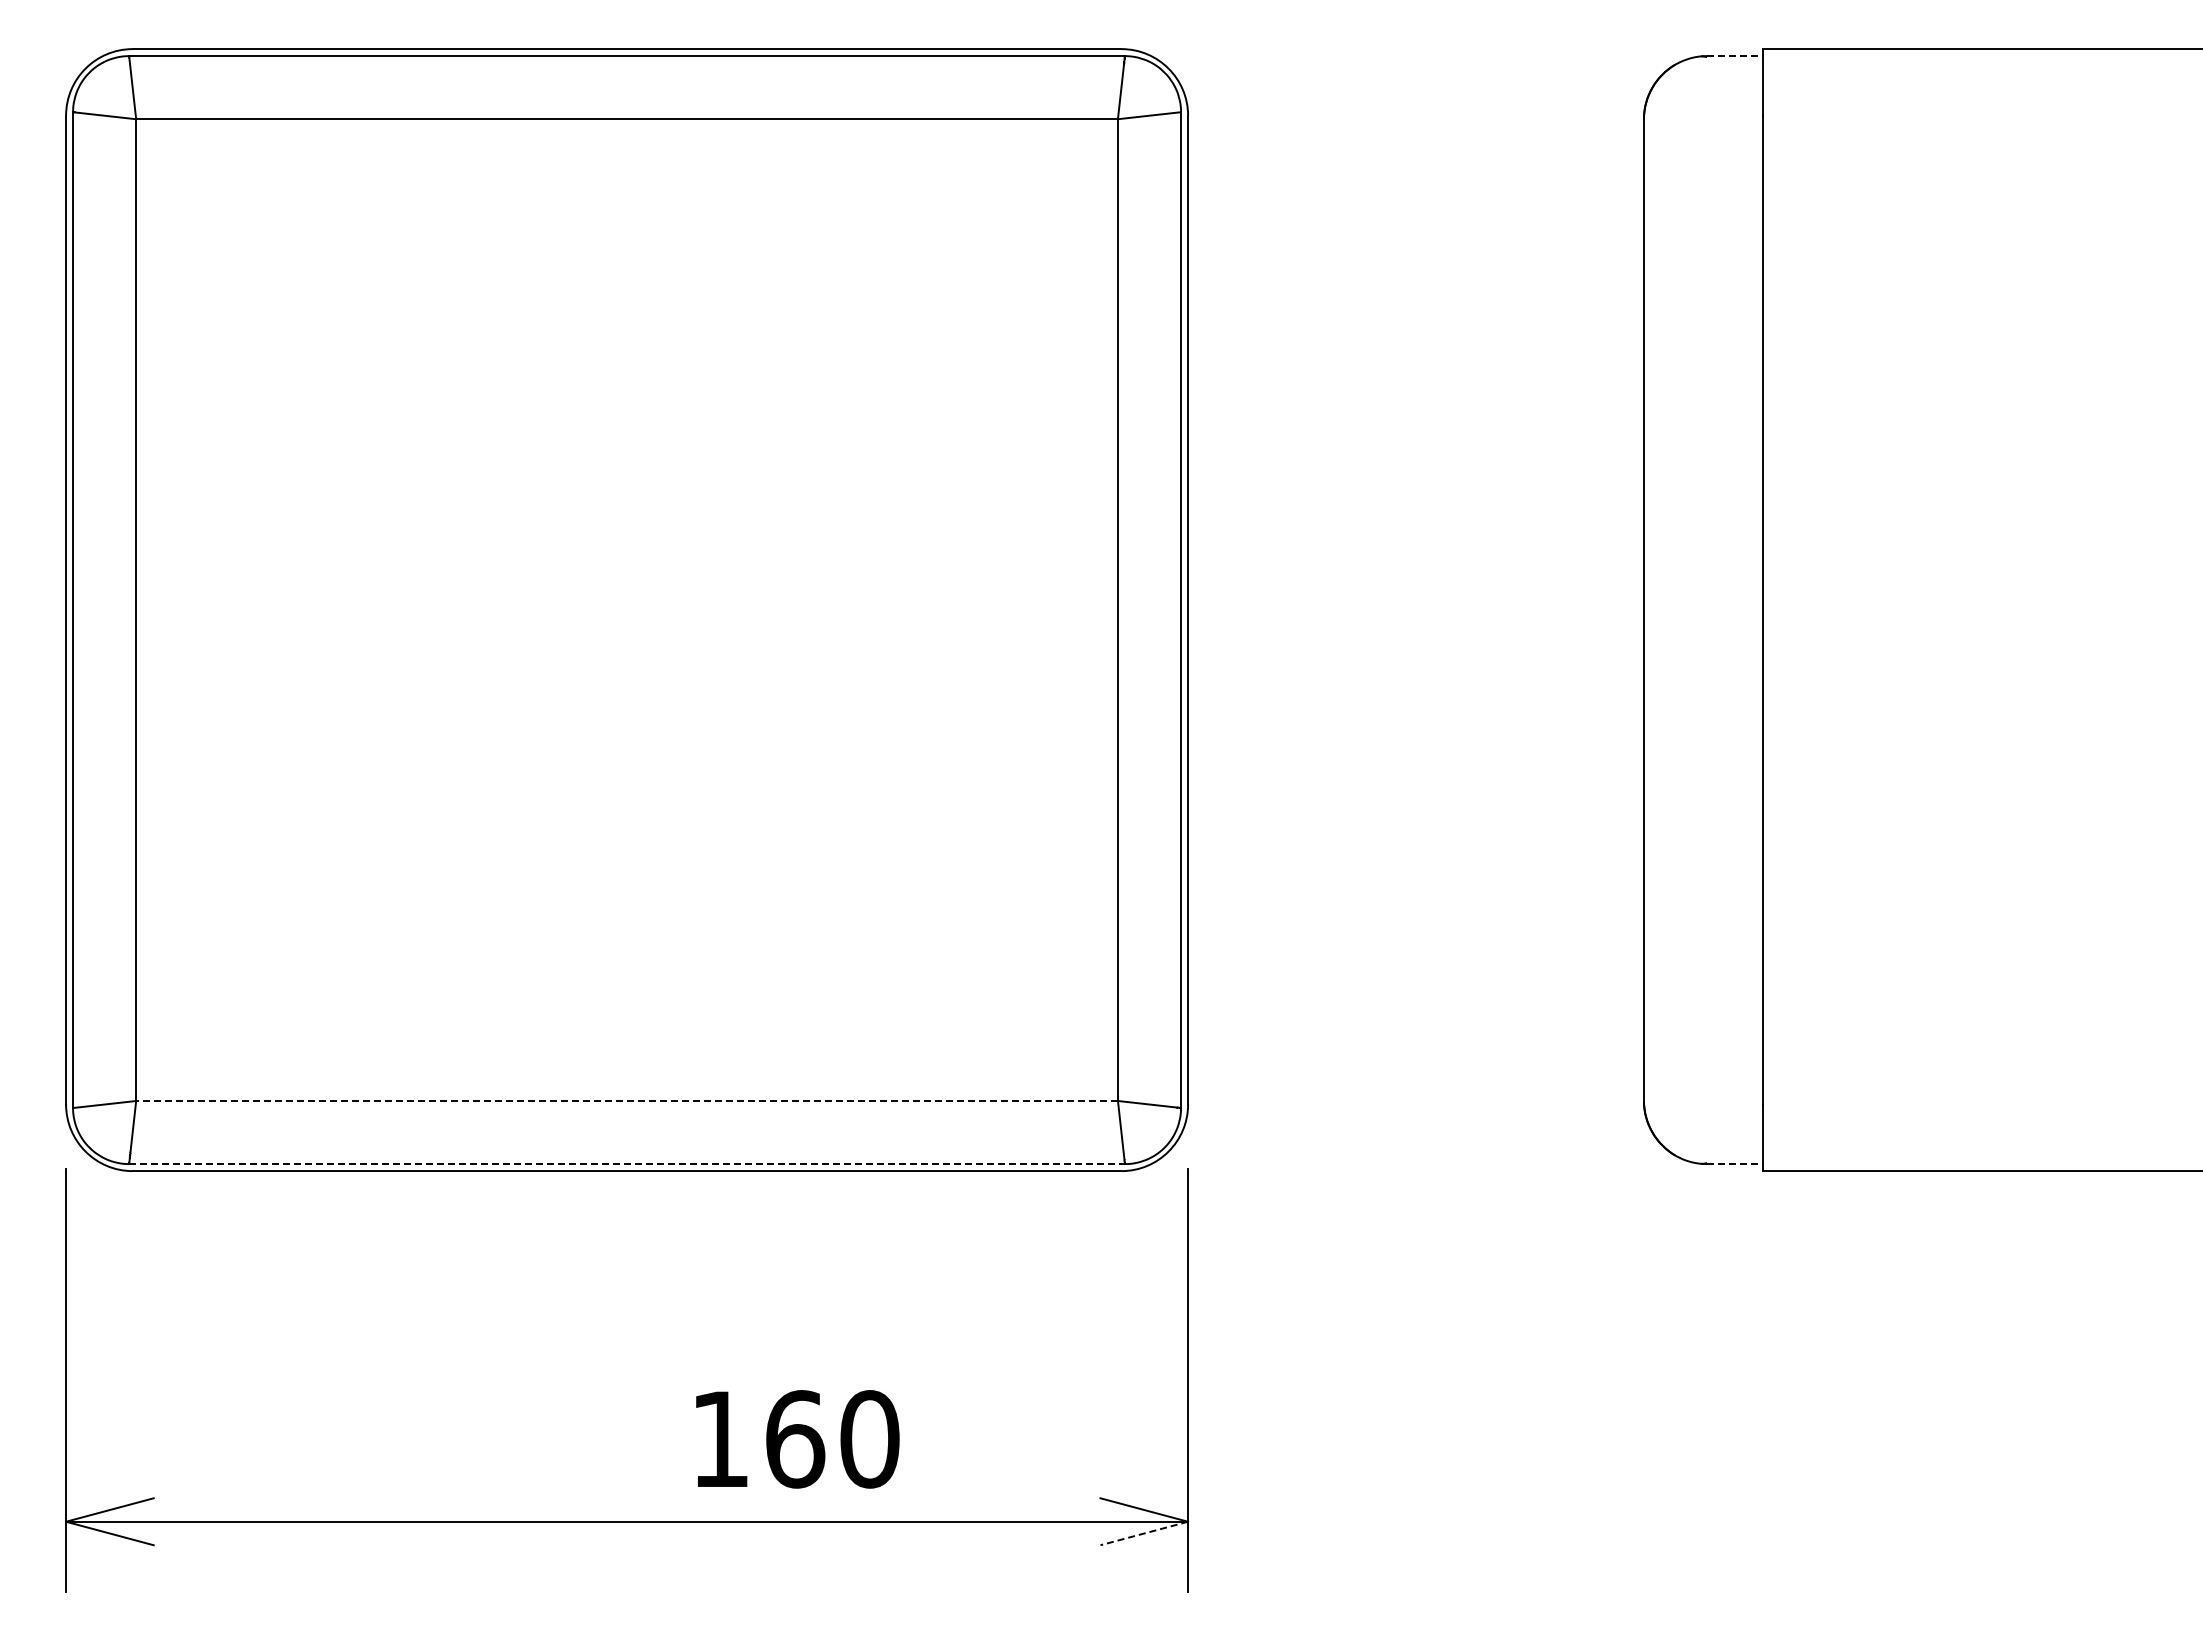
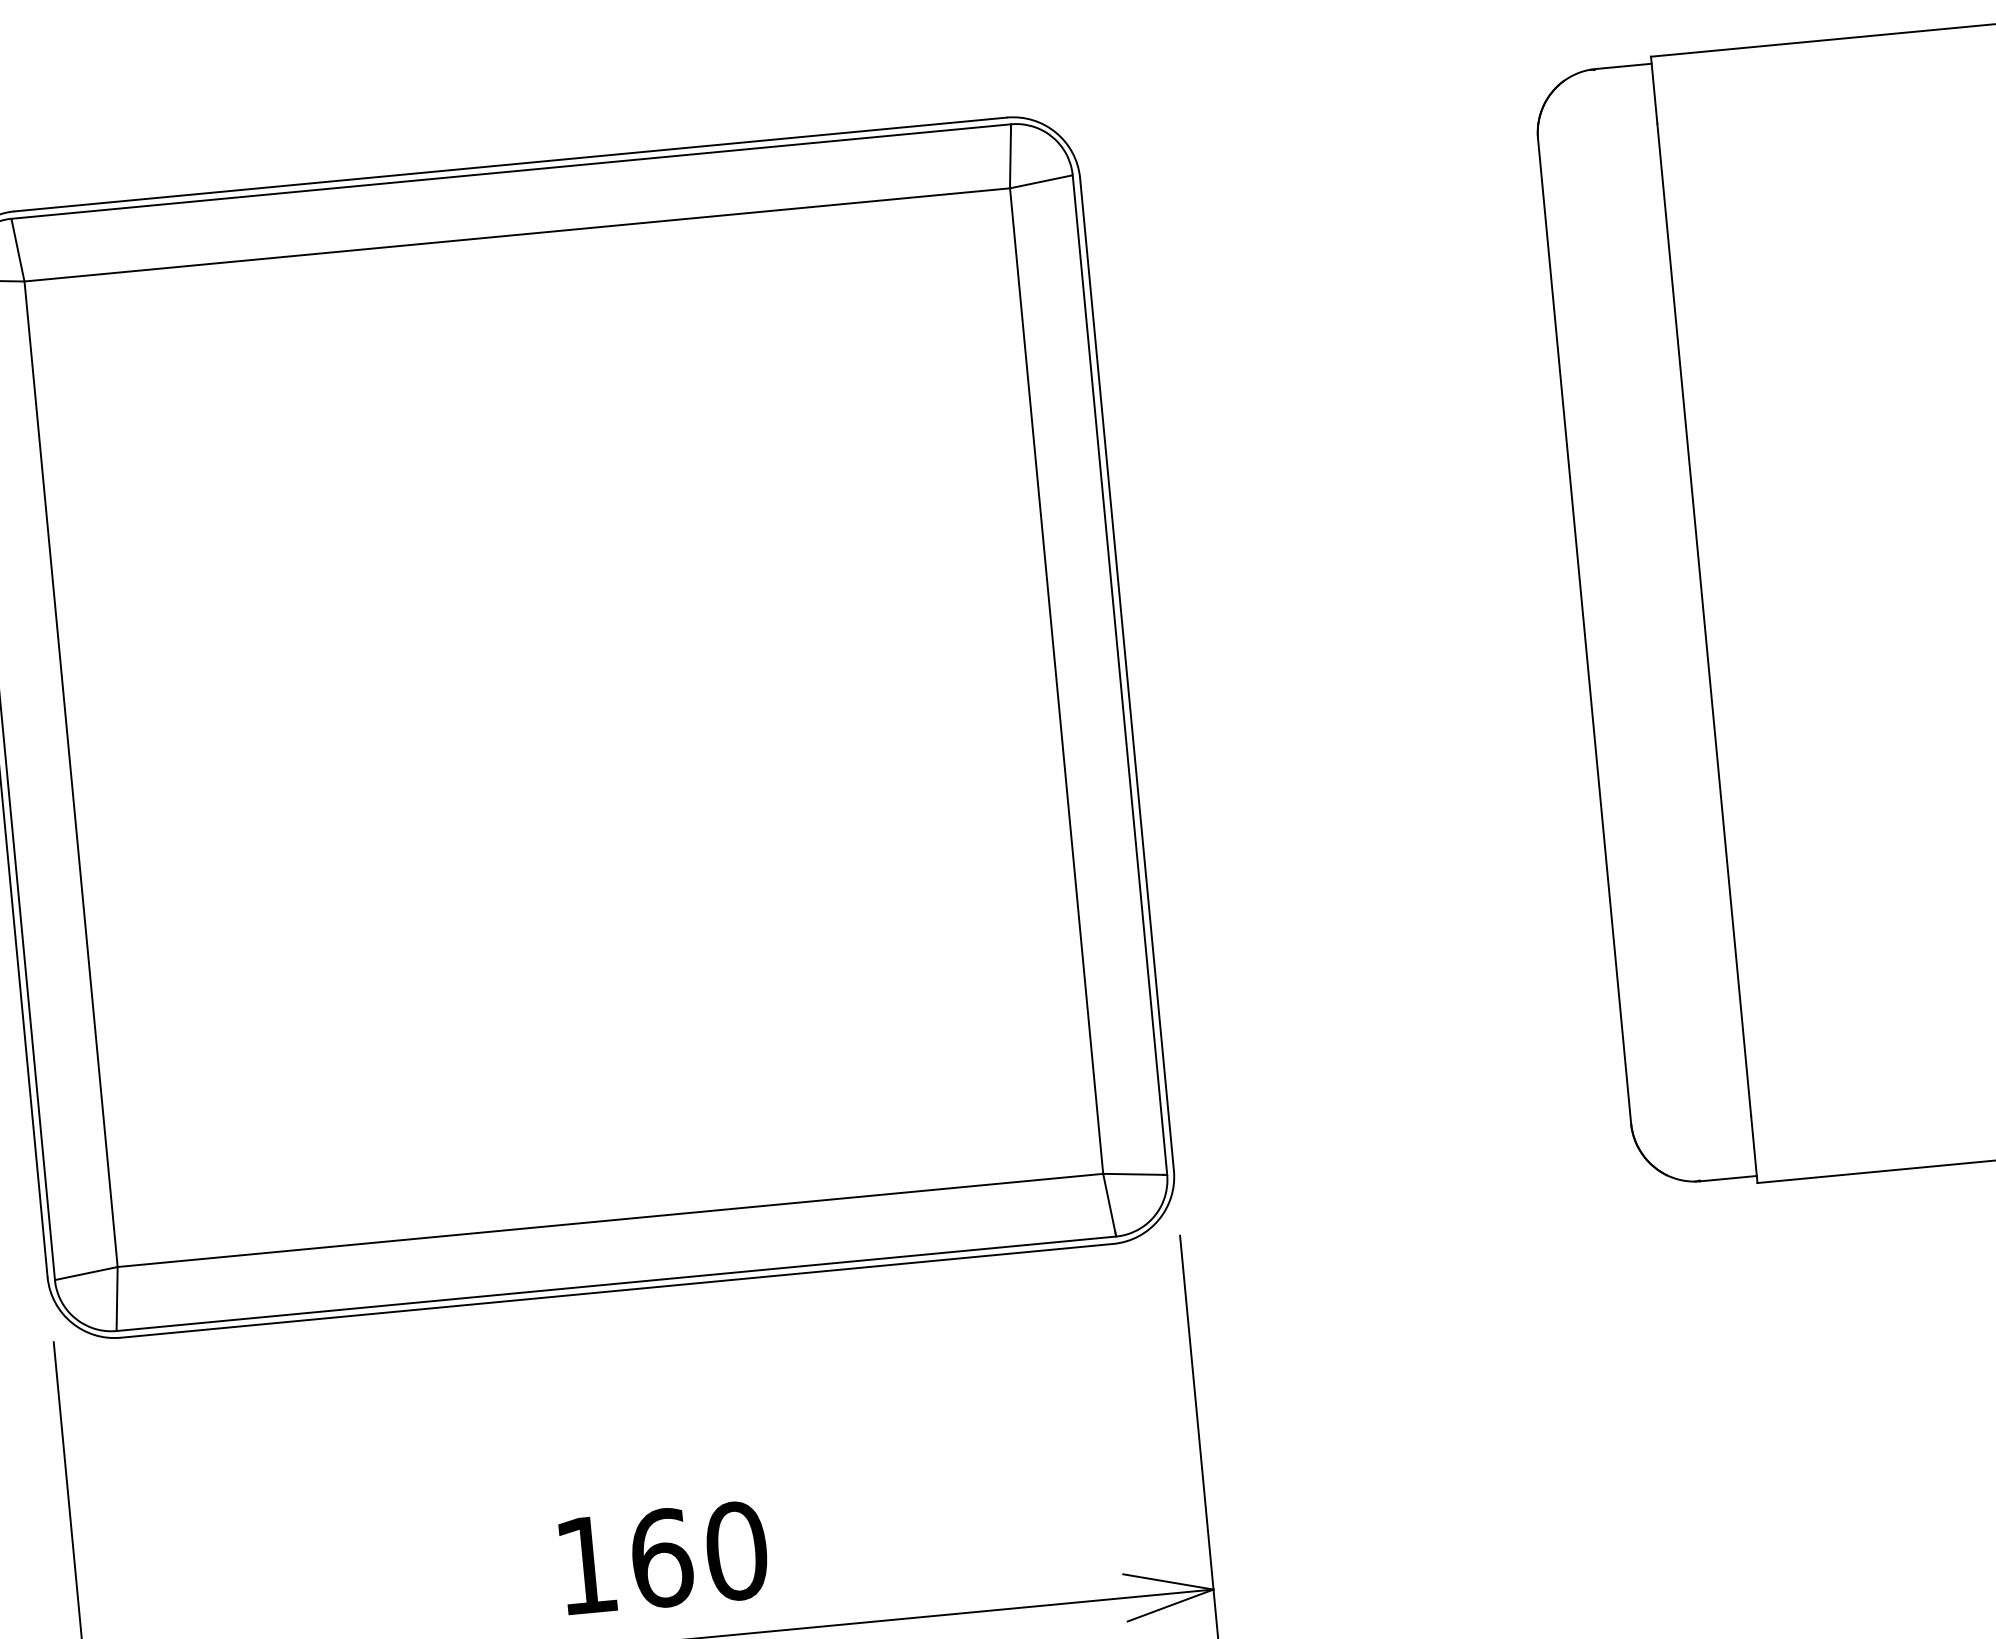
line: (1735, 56) -> (1623, 66), dashed -> solid
line: (627, 1101) -> (610, 1220), dashed -> solid
line: (627, 1164) -> (616, 1284), dashed -> solid
line: (1735, 1164) -> (1729, 1179), dashed -> solid
text: (797, 1439) -> (664, 1558), moved
line: (1143, 1533) -> (1169, 1605), dashed -> solid

